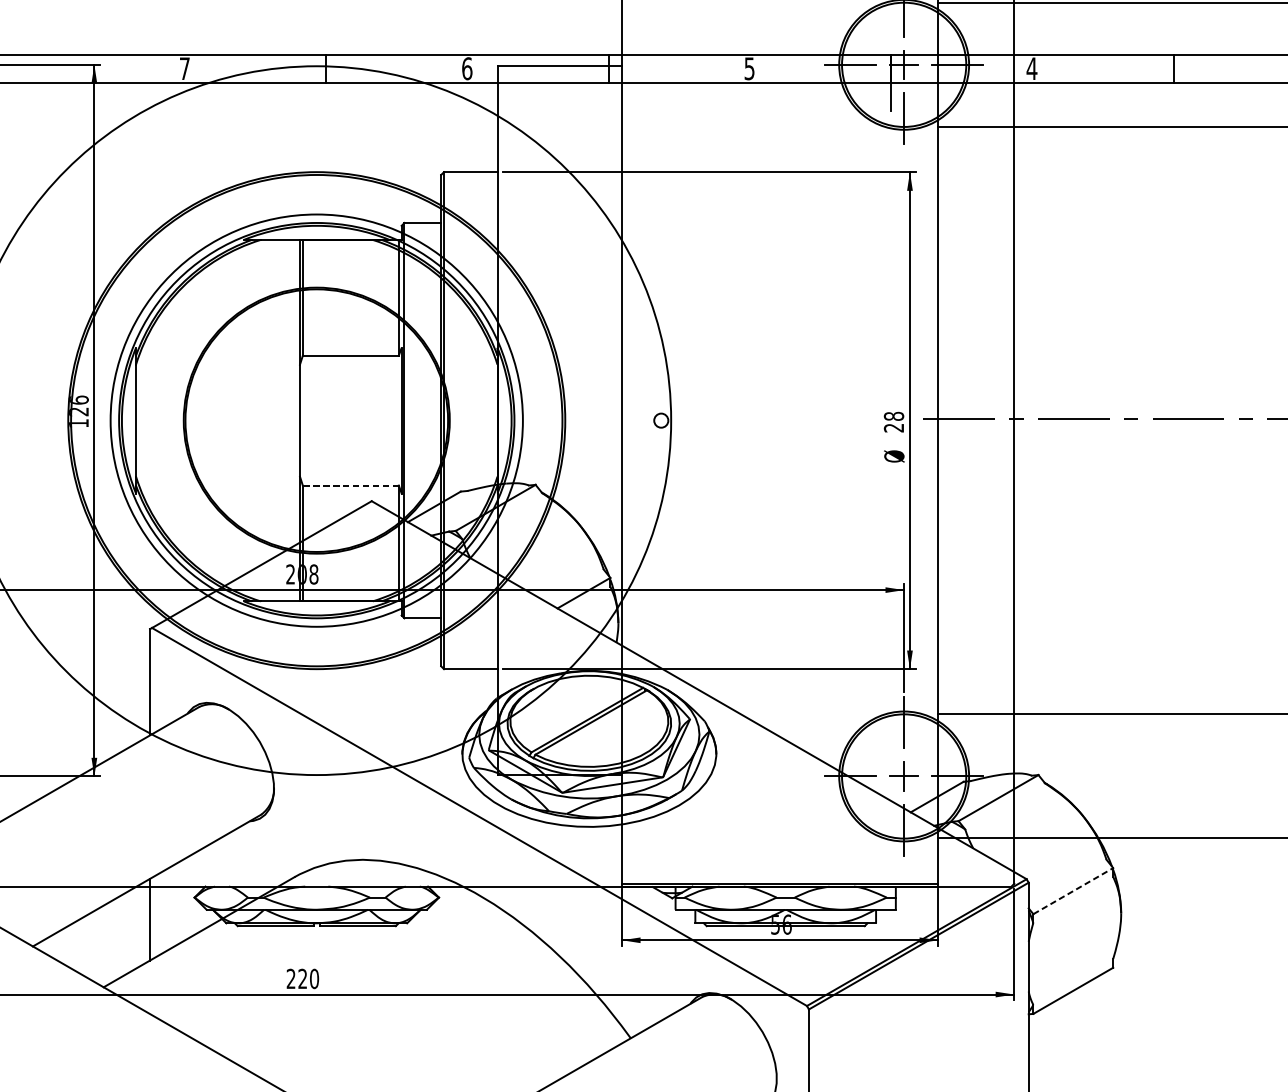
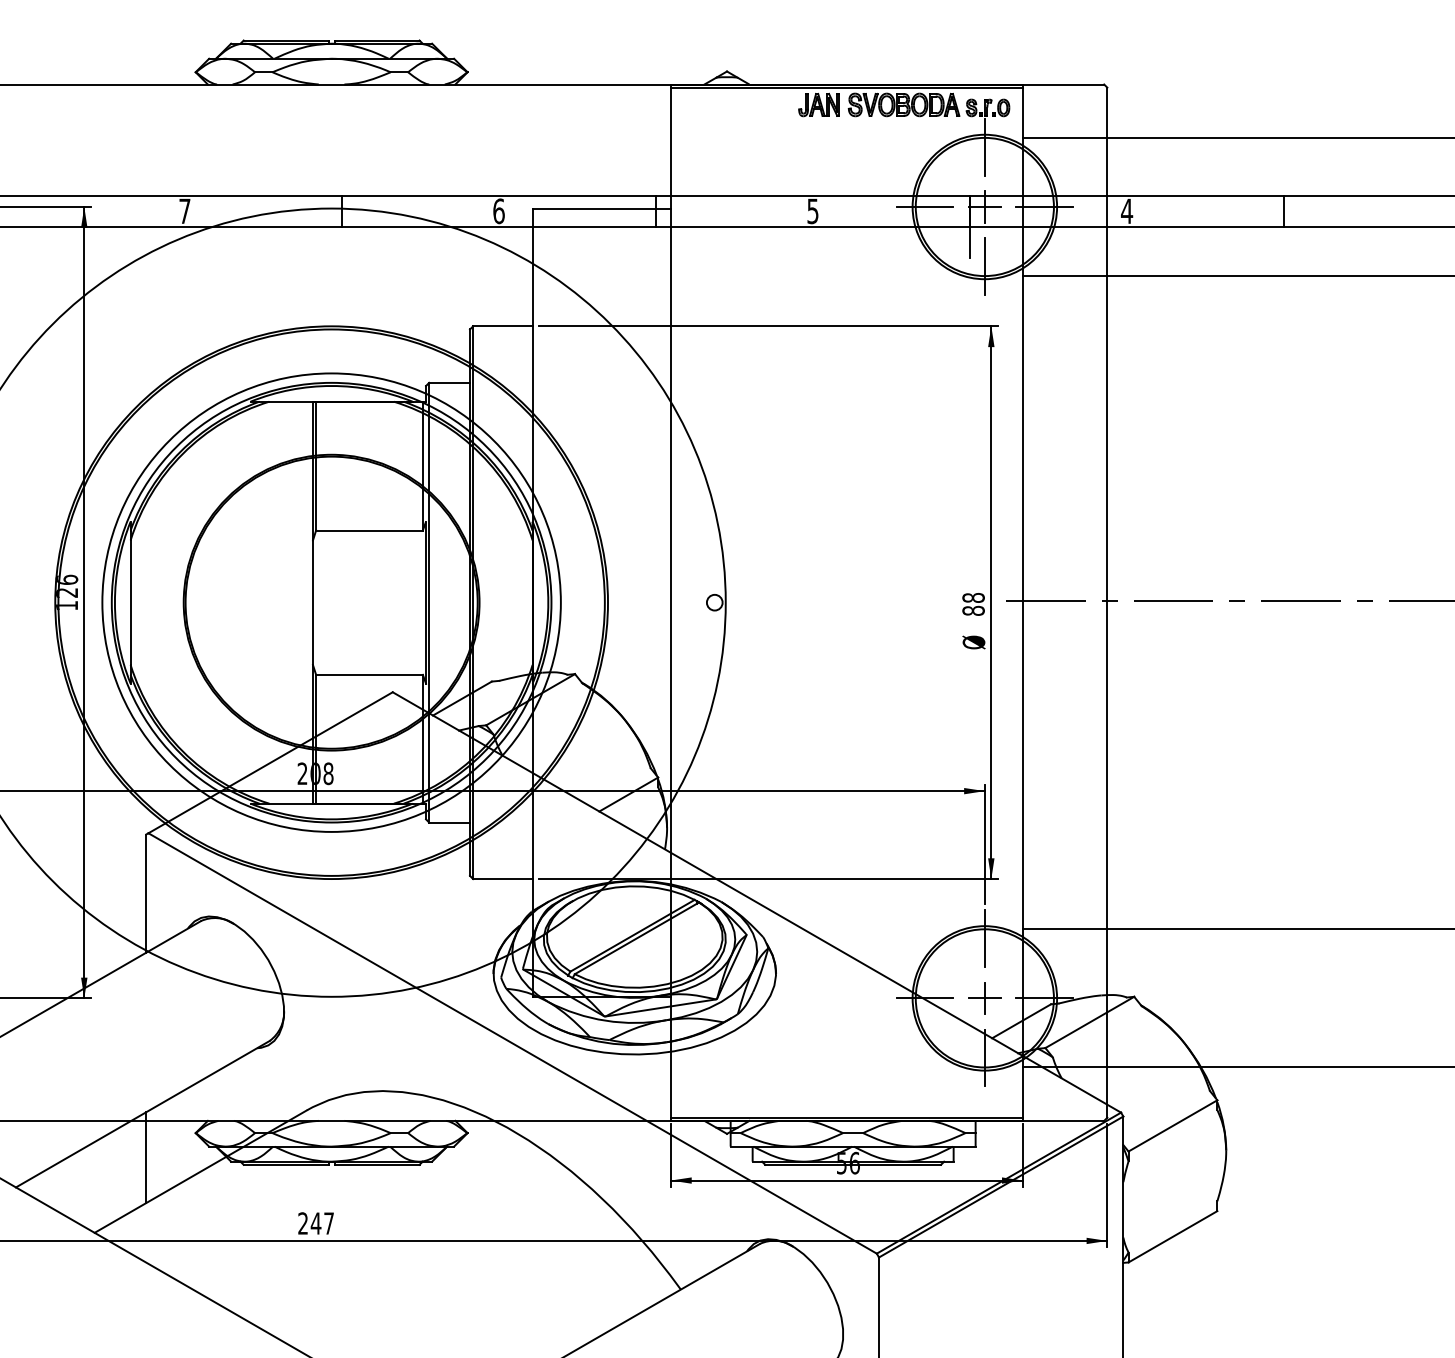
text: (893, 427) -> (973, 610), 28 -> 88
line: (350, 485) -> (369, 674), dashed -> solid
line: (1073, 890) -> (1173, 1125), dashed -> solid
text: (308, 978) -> (322, 1223), 220 -> 247

